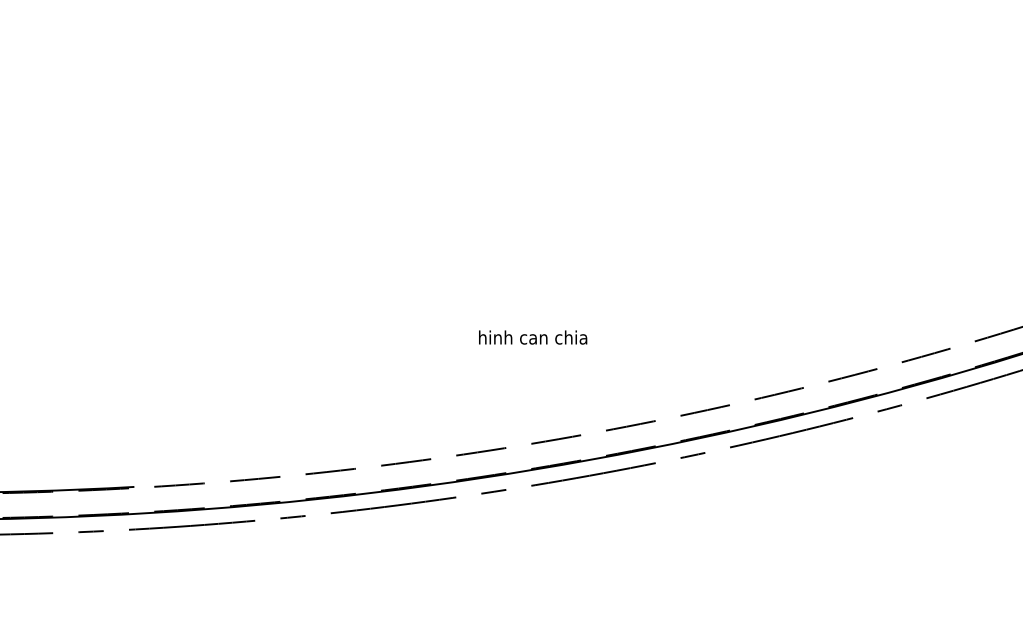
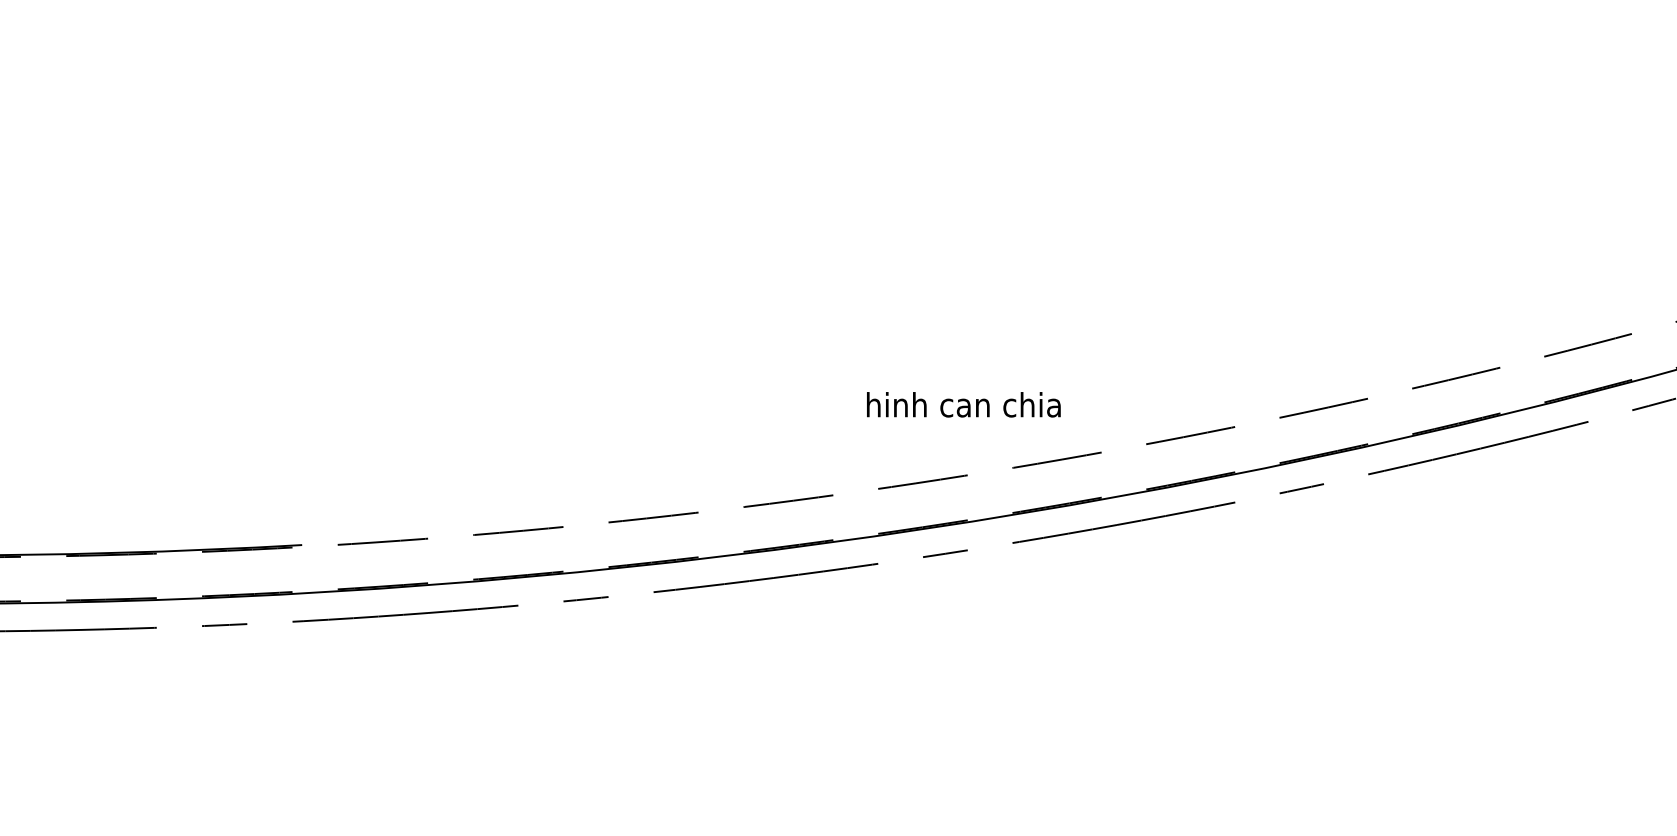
text: (533, 337) -> (964, 404), moved

